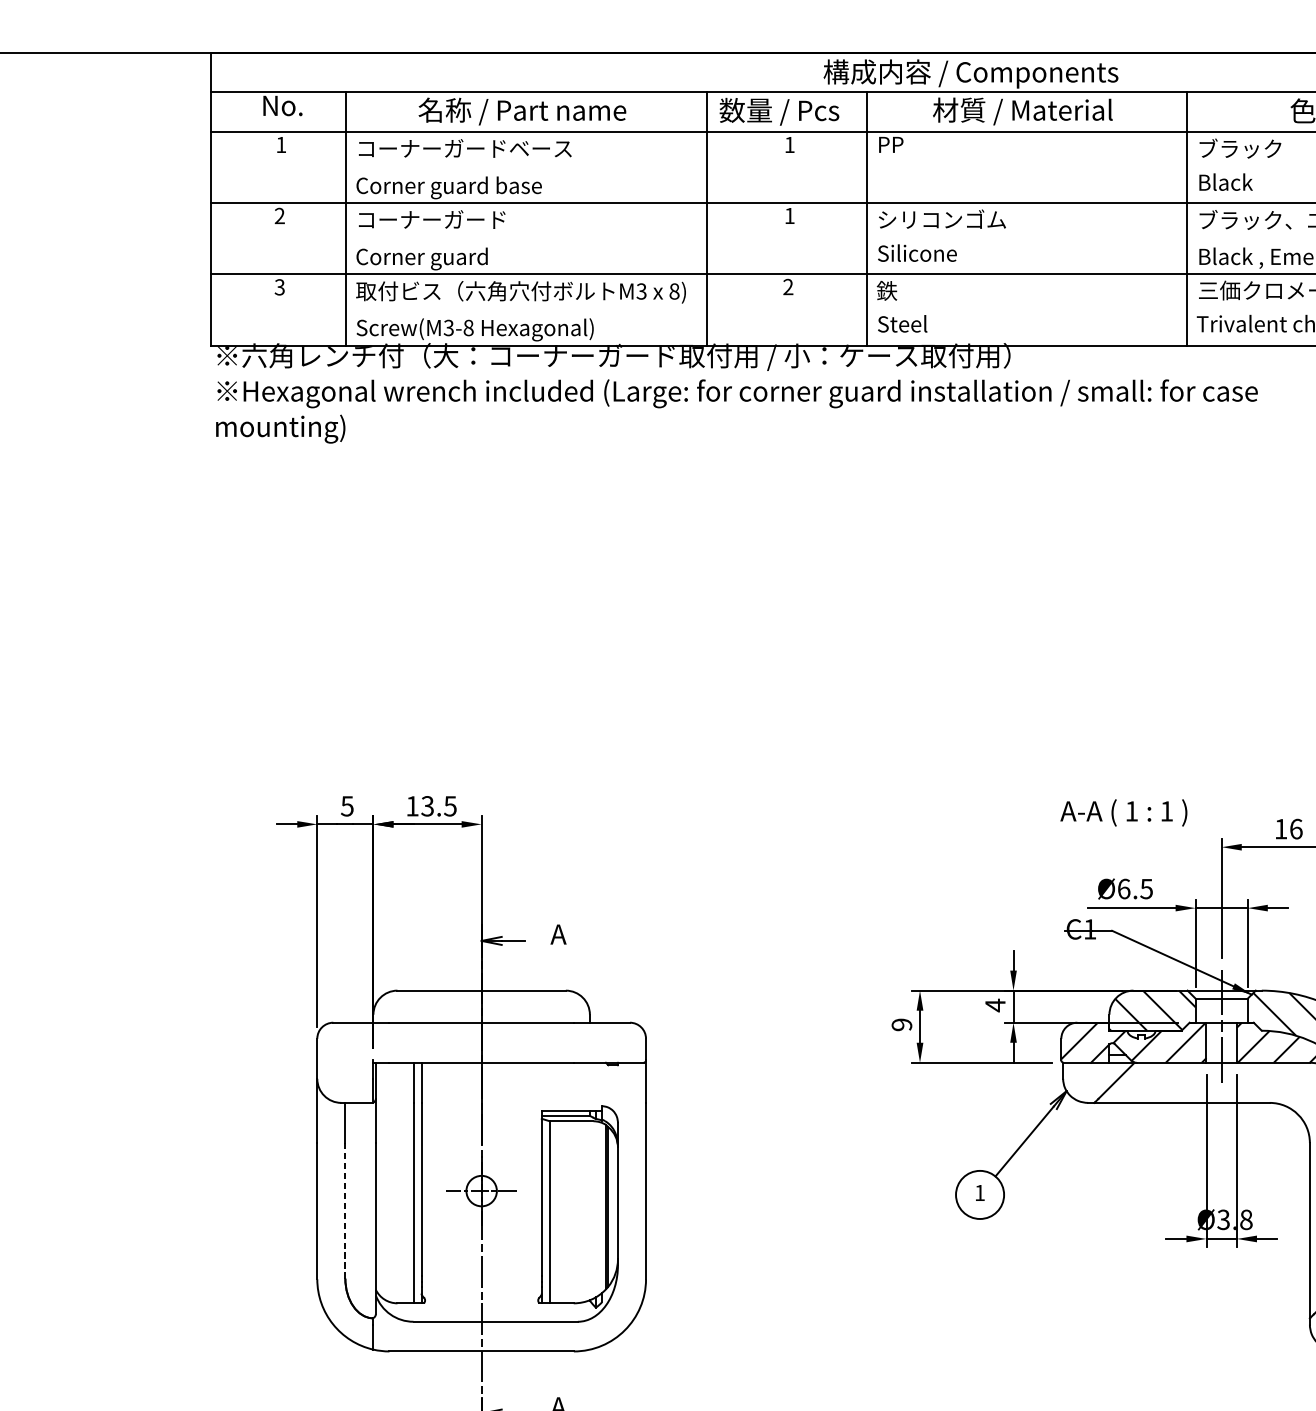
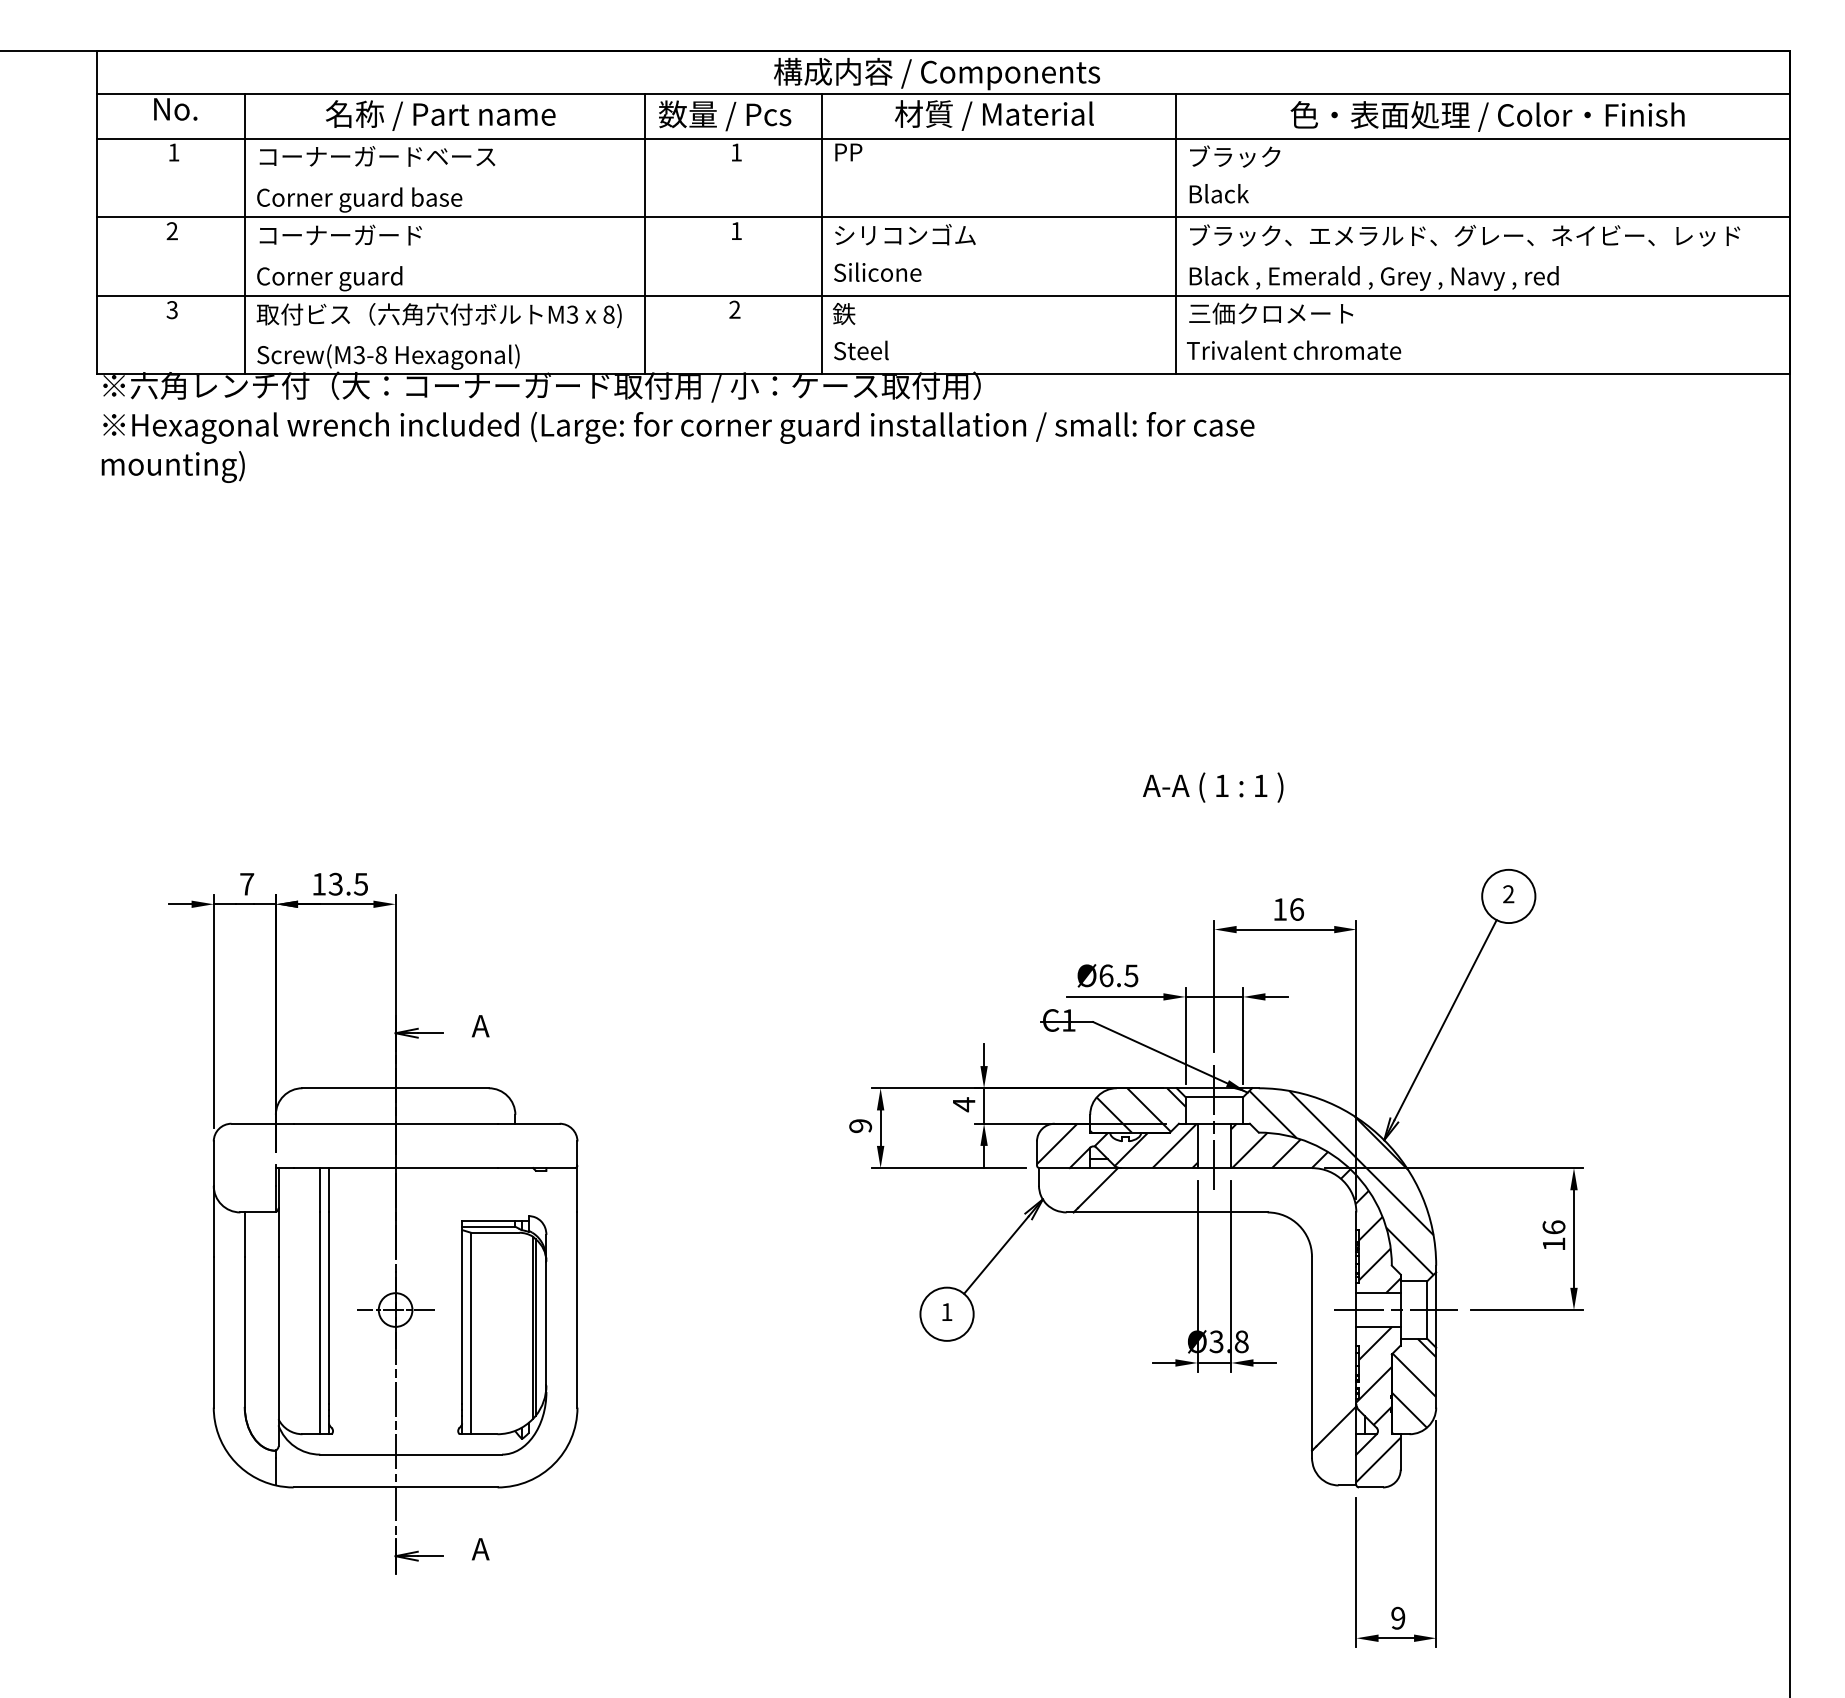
text: (346, 806) -> (246, 884), 5 -> 7
text: (1124, 812) -> (1213, 787), moved
line: (345, 1210) -> (244, 1331), dashed -> solid

